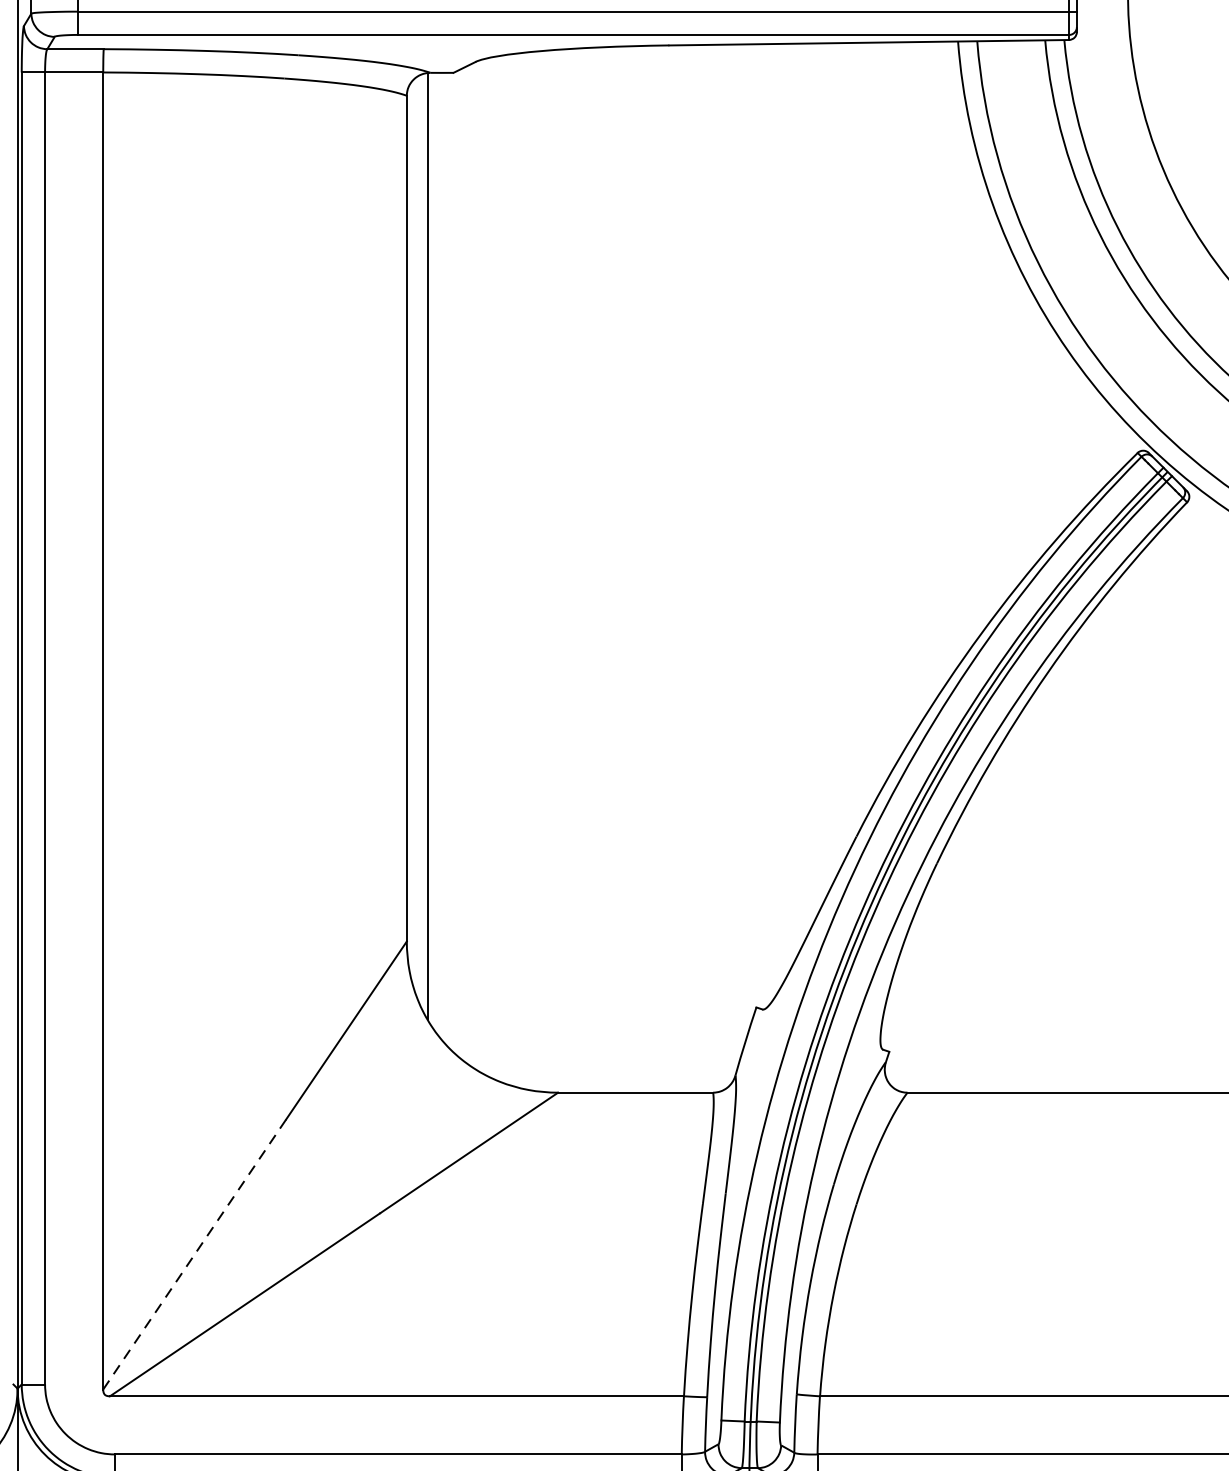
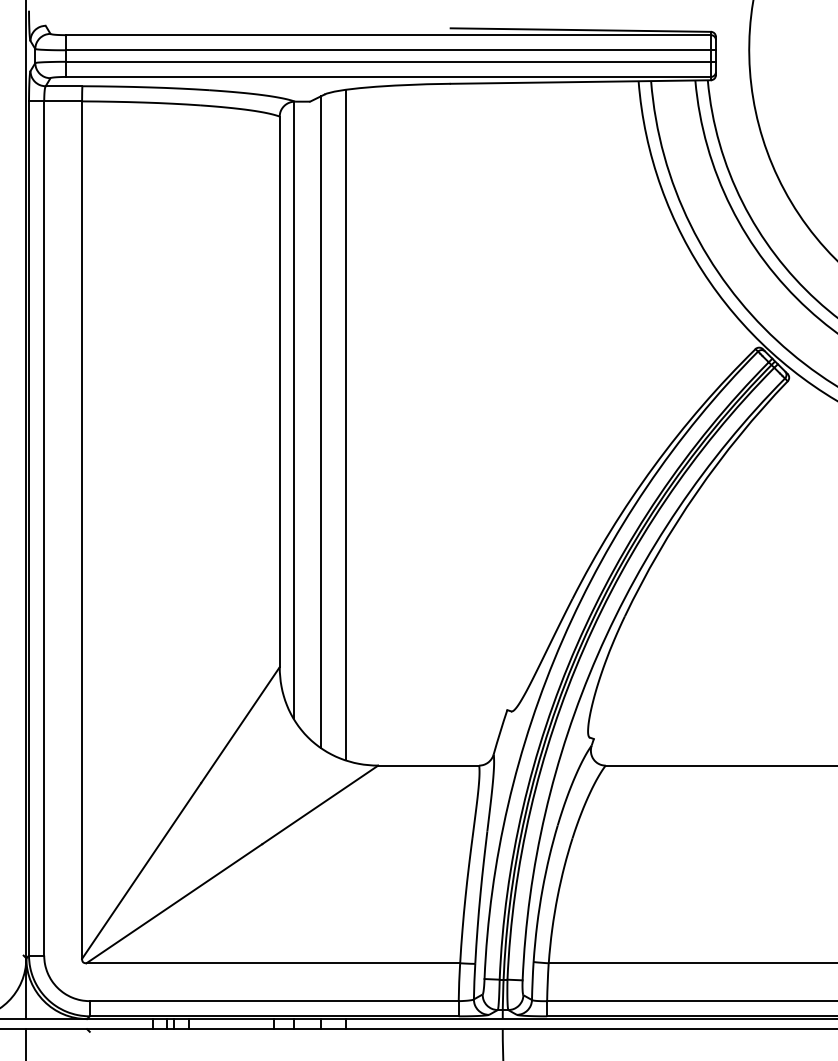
line: (470, 564) -> (321, 421), added
line: (507, 568) -> (345, 424), added
line: (194, 1253) -> (141, 870), dashed -> solid

